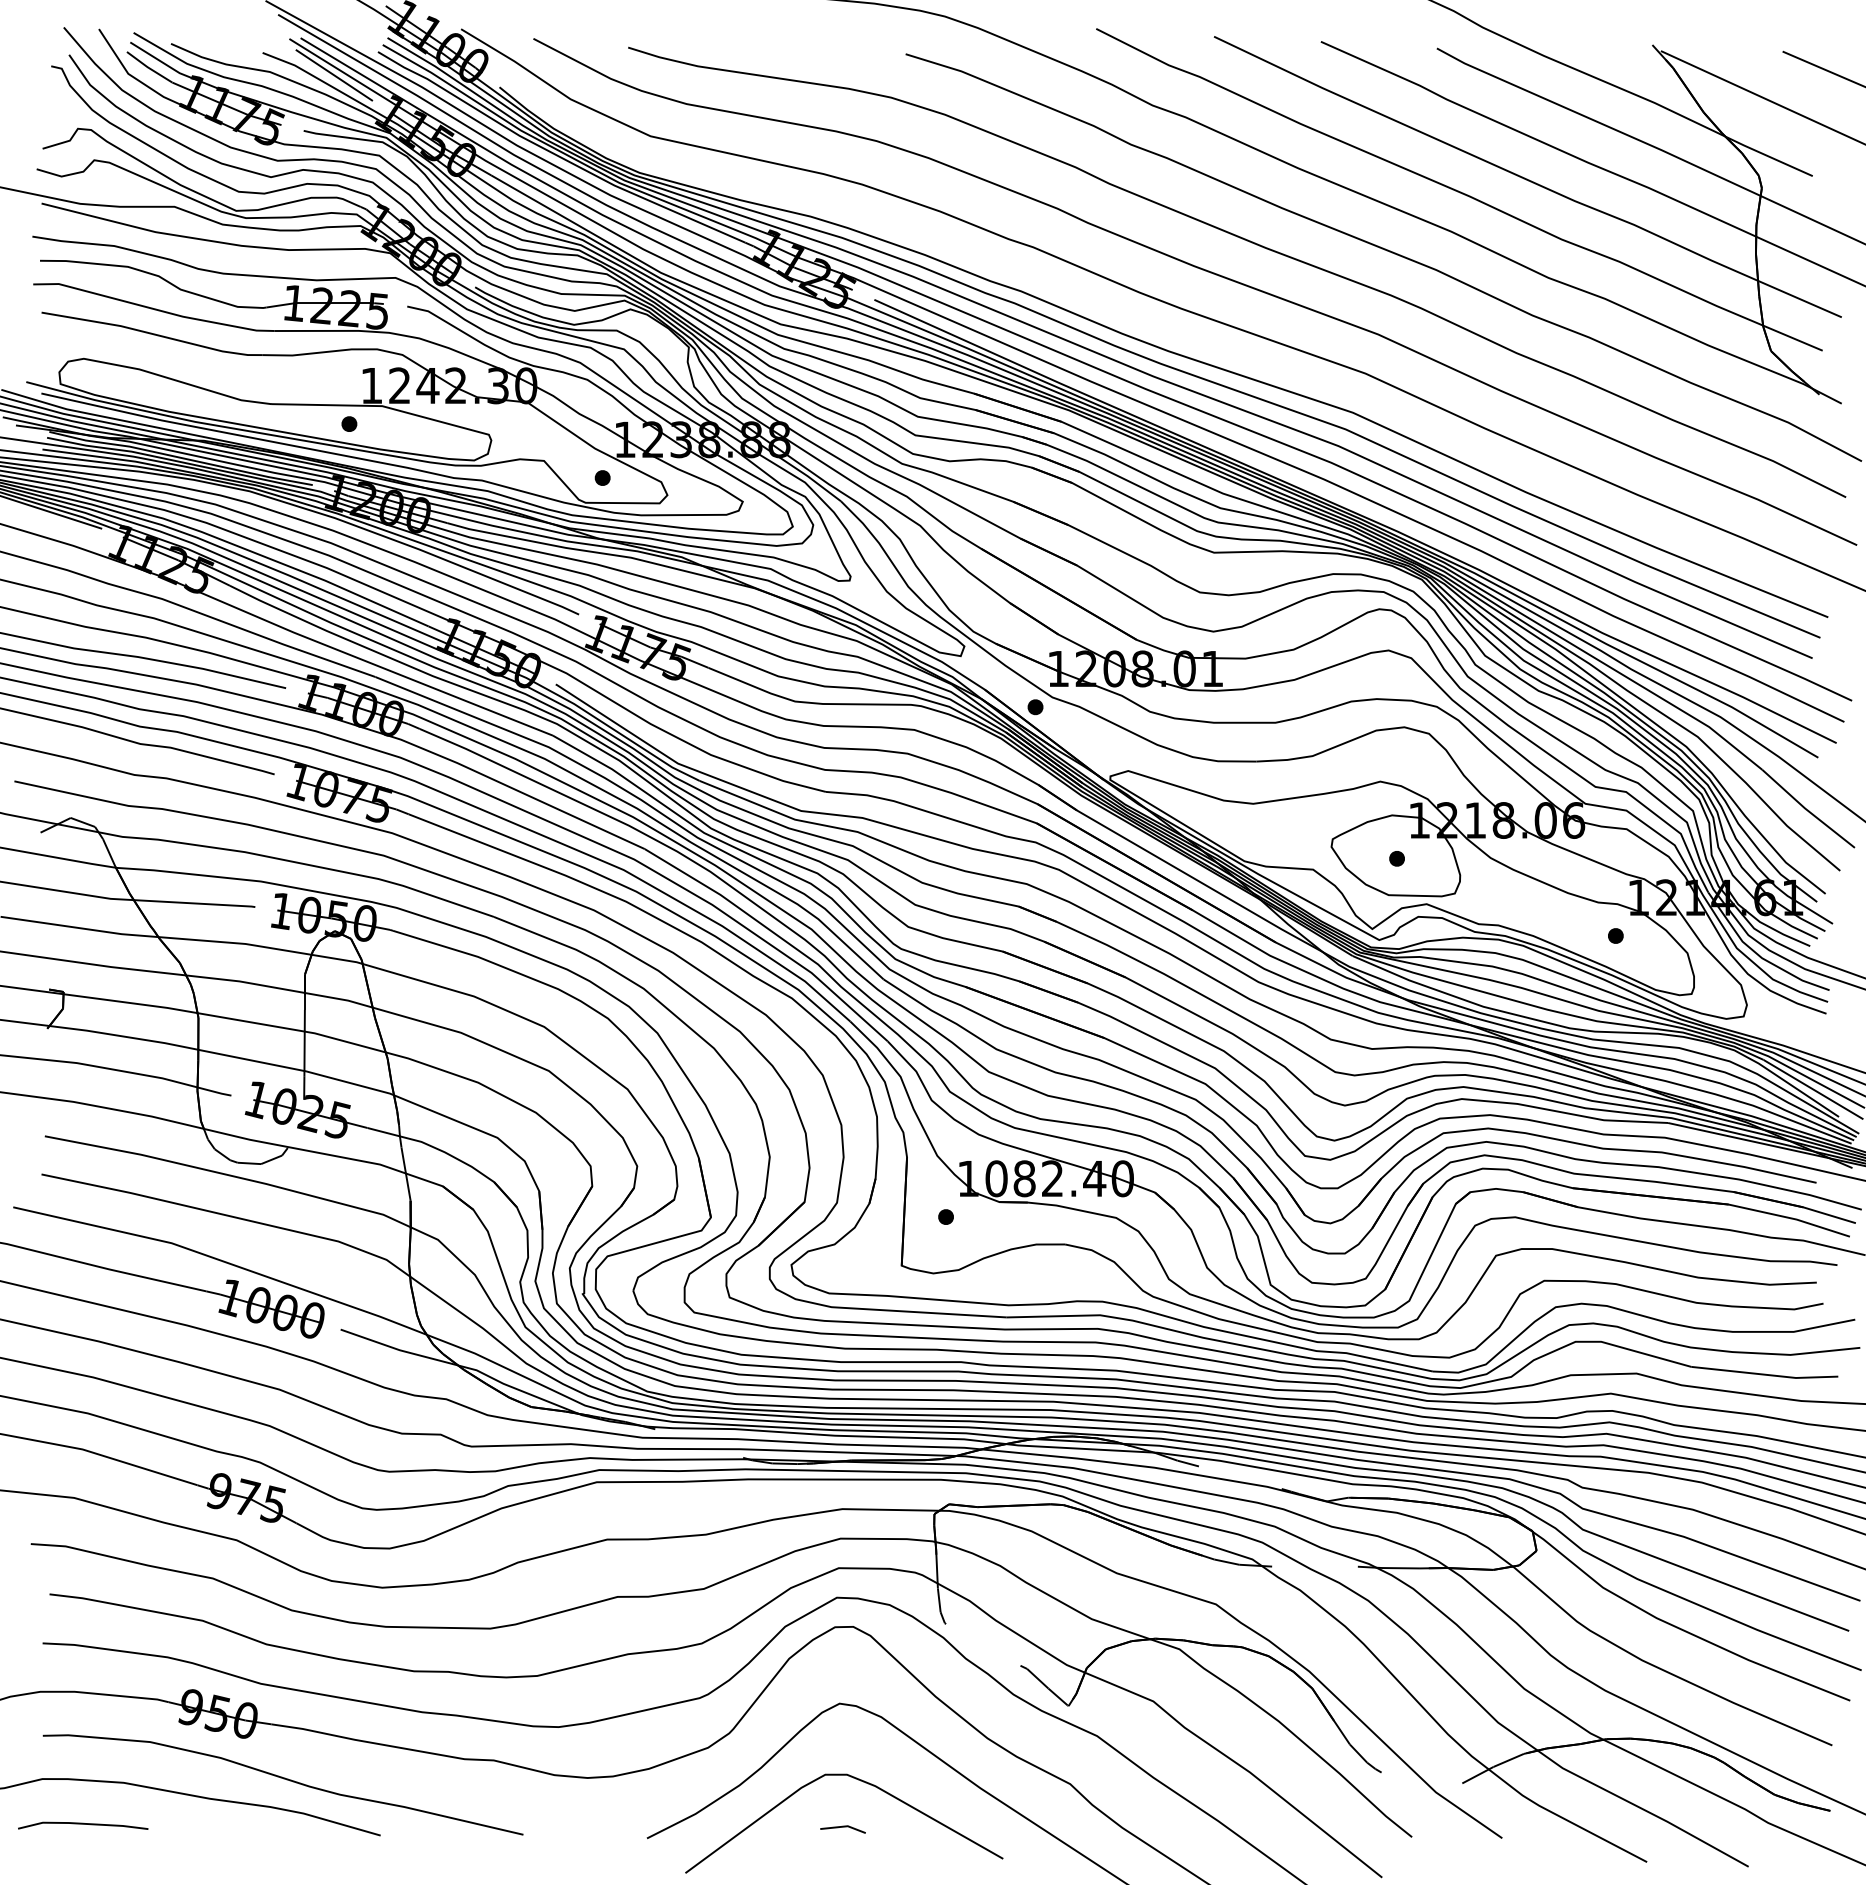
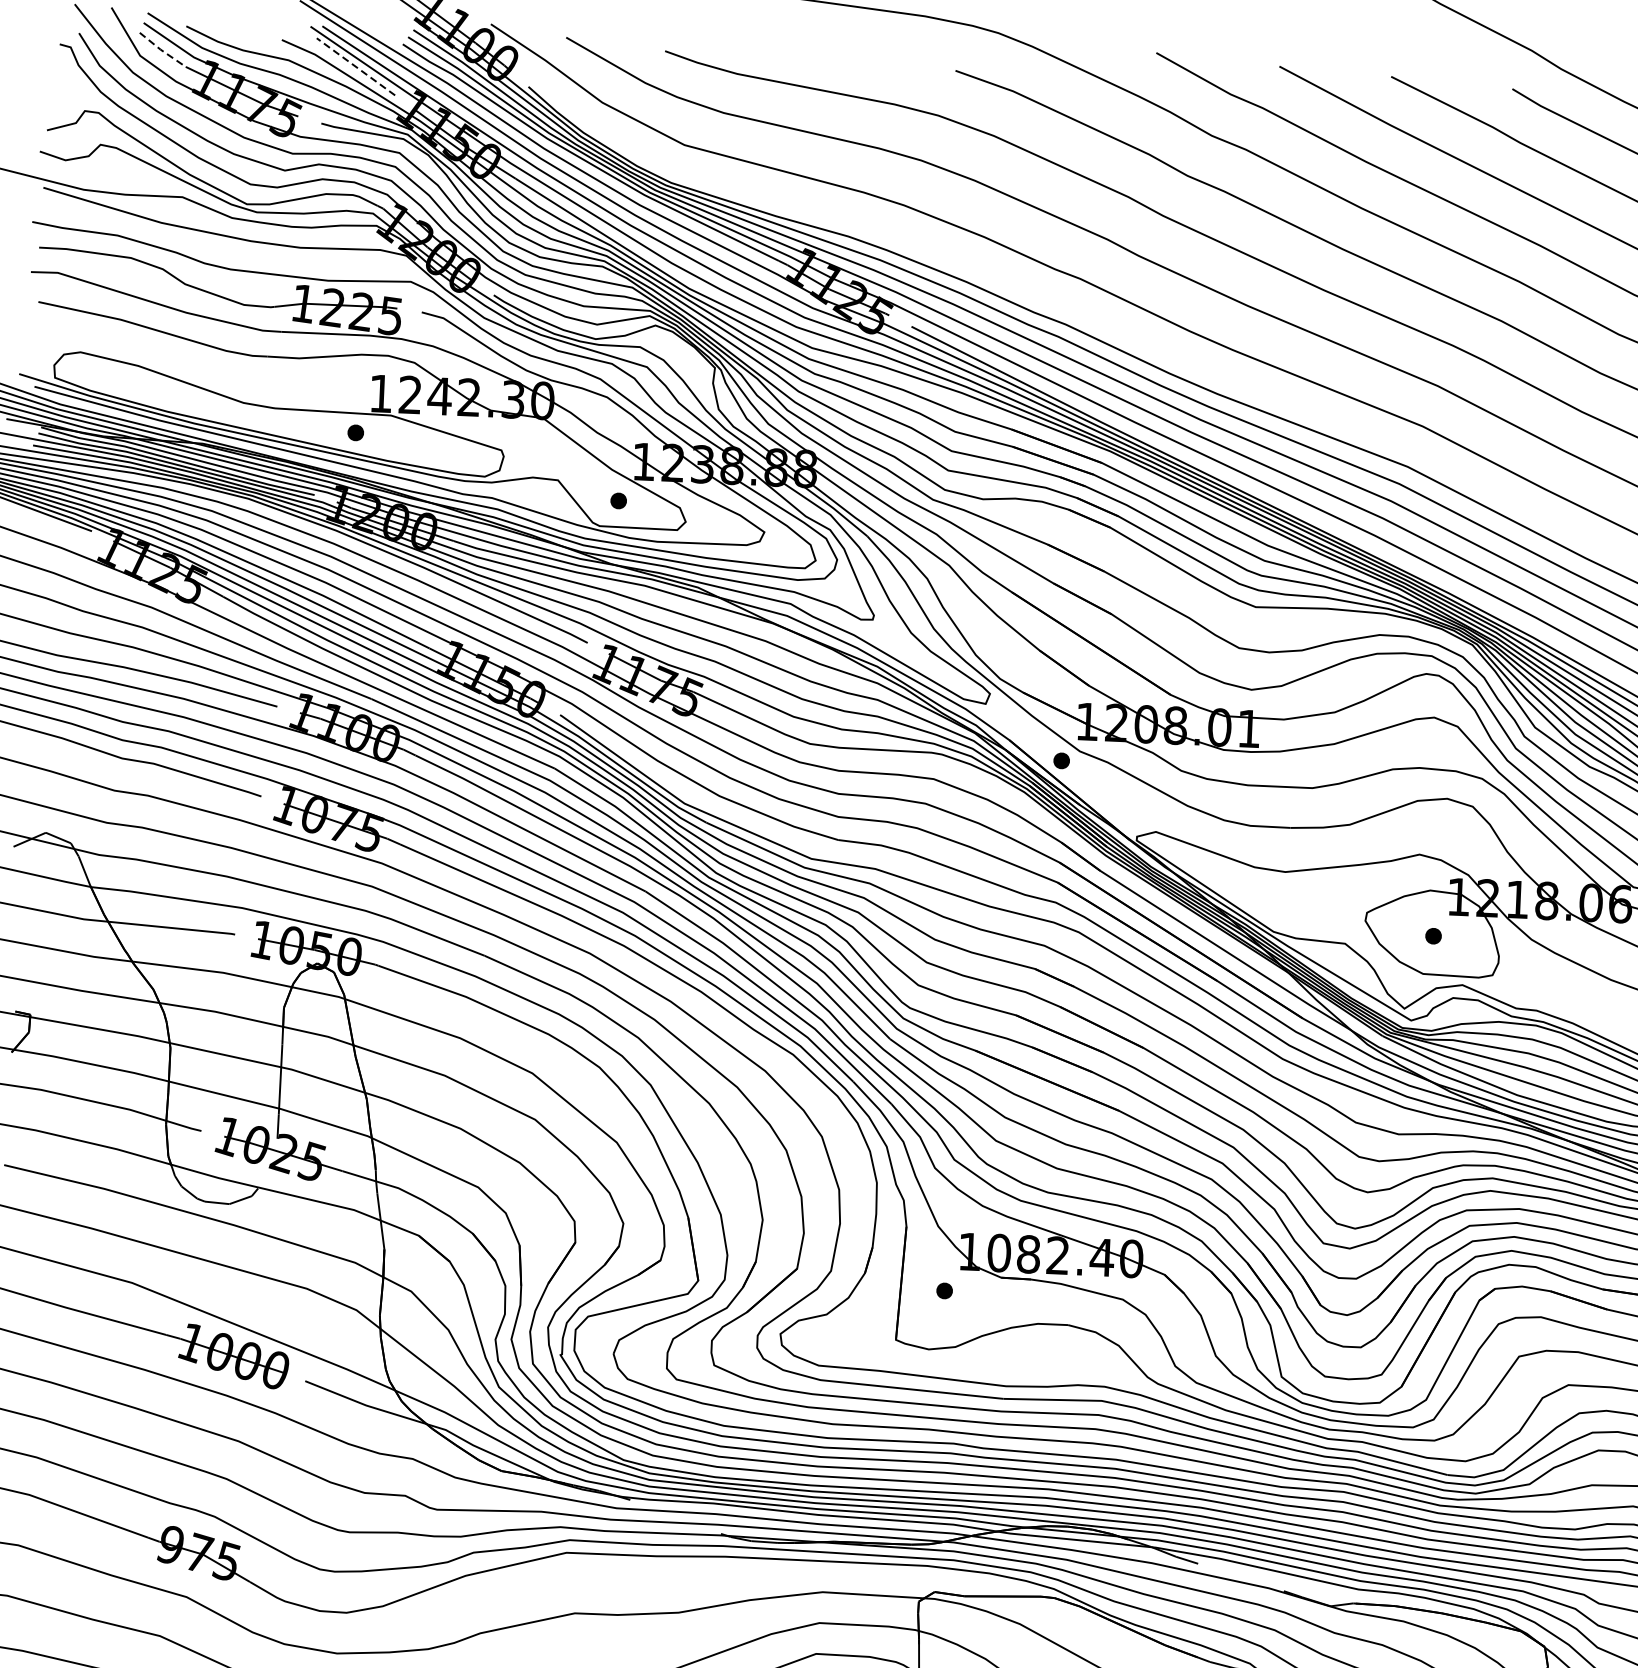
line: (148, 67) -> (161, 50), solid -> dashed
line: (333, 75) -> (355, 66), solid -> dashed

